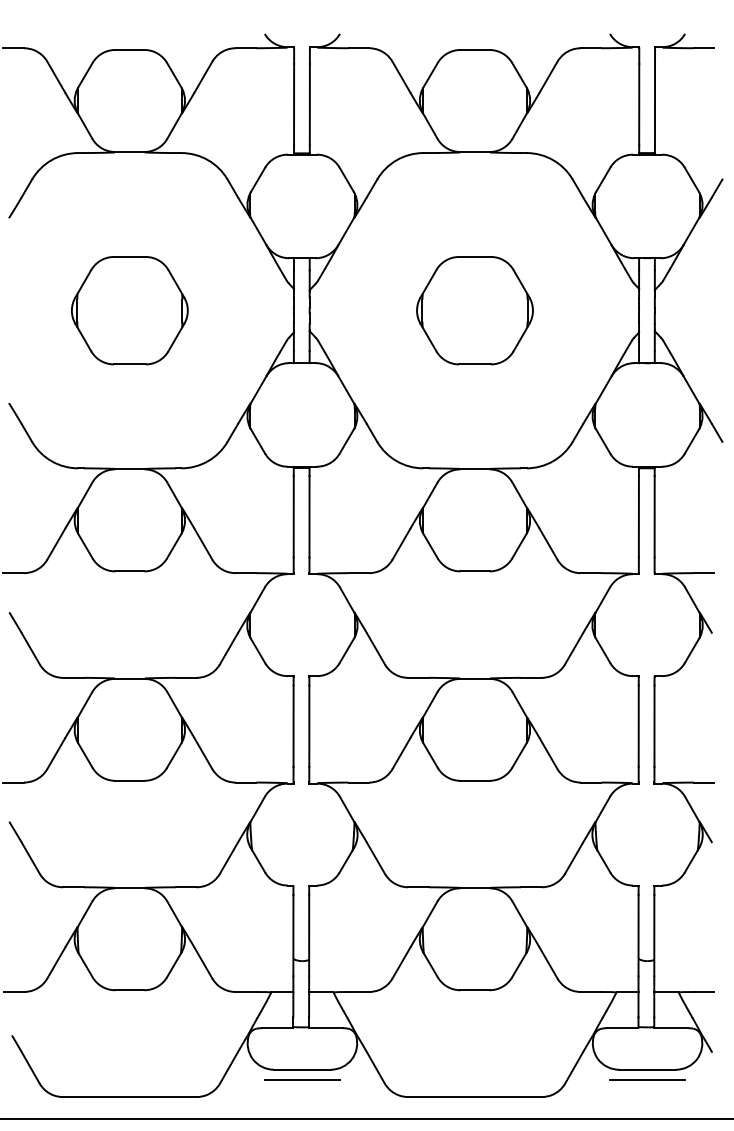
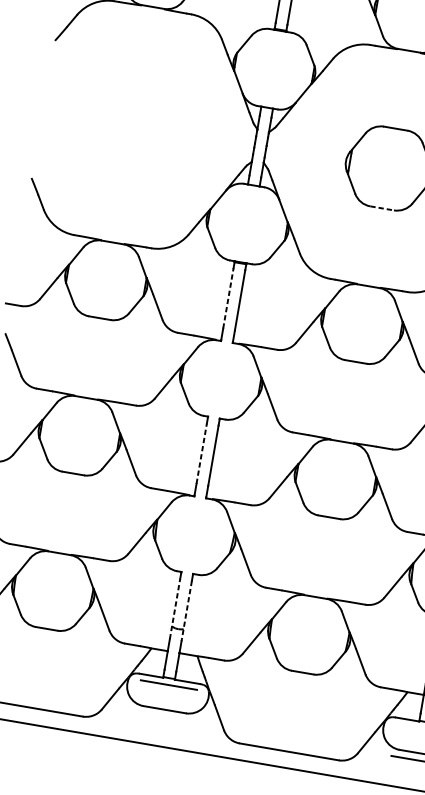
part: (129, 310) -> (132, 124), removed
line: (475, 364) -> (382, 208), solid -> dashed
line: (293, 516) -> (228, 298), solid -> dashed
line: (293, 726) -> (201, 453), solid -> dashed
line: (293, 935) -> (175, 609), solid -> dashed
line: (309, 935) -> (186, 611), solid -> dashed
line: (302, 1079) -> (168, 685), moved

